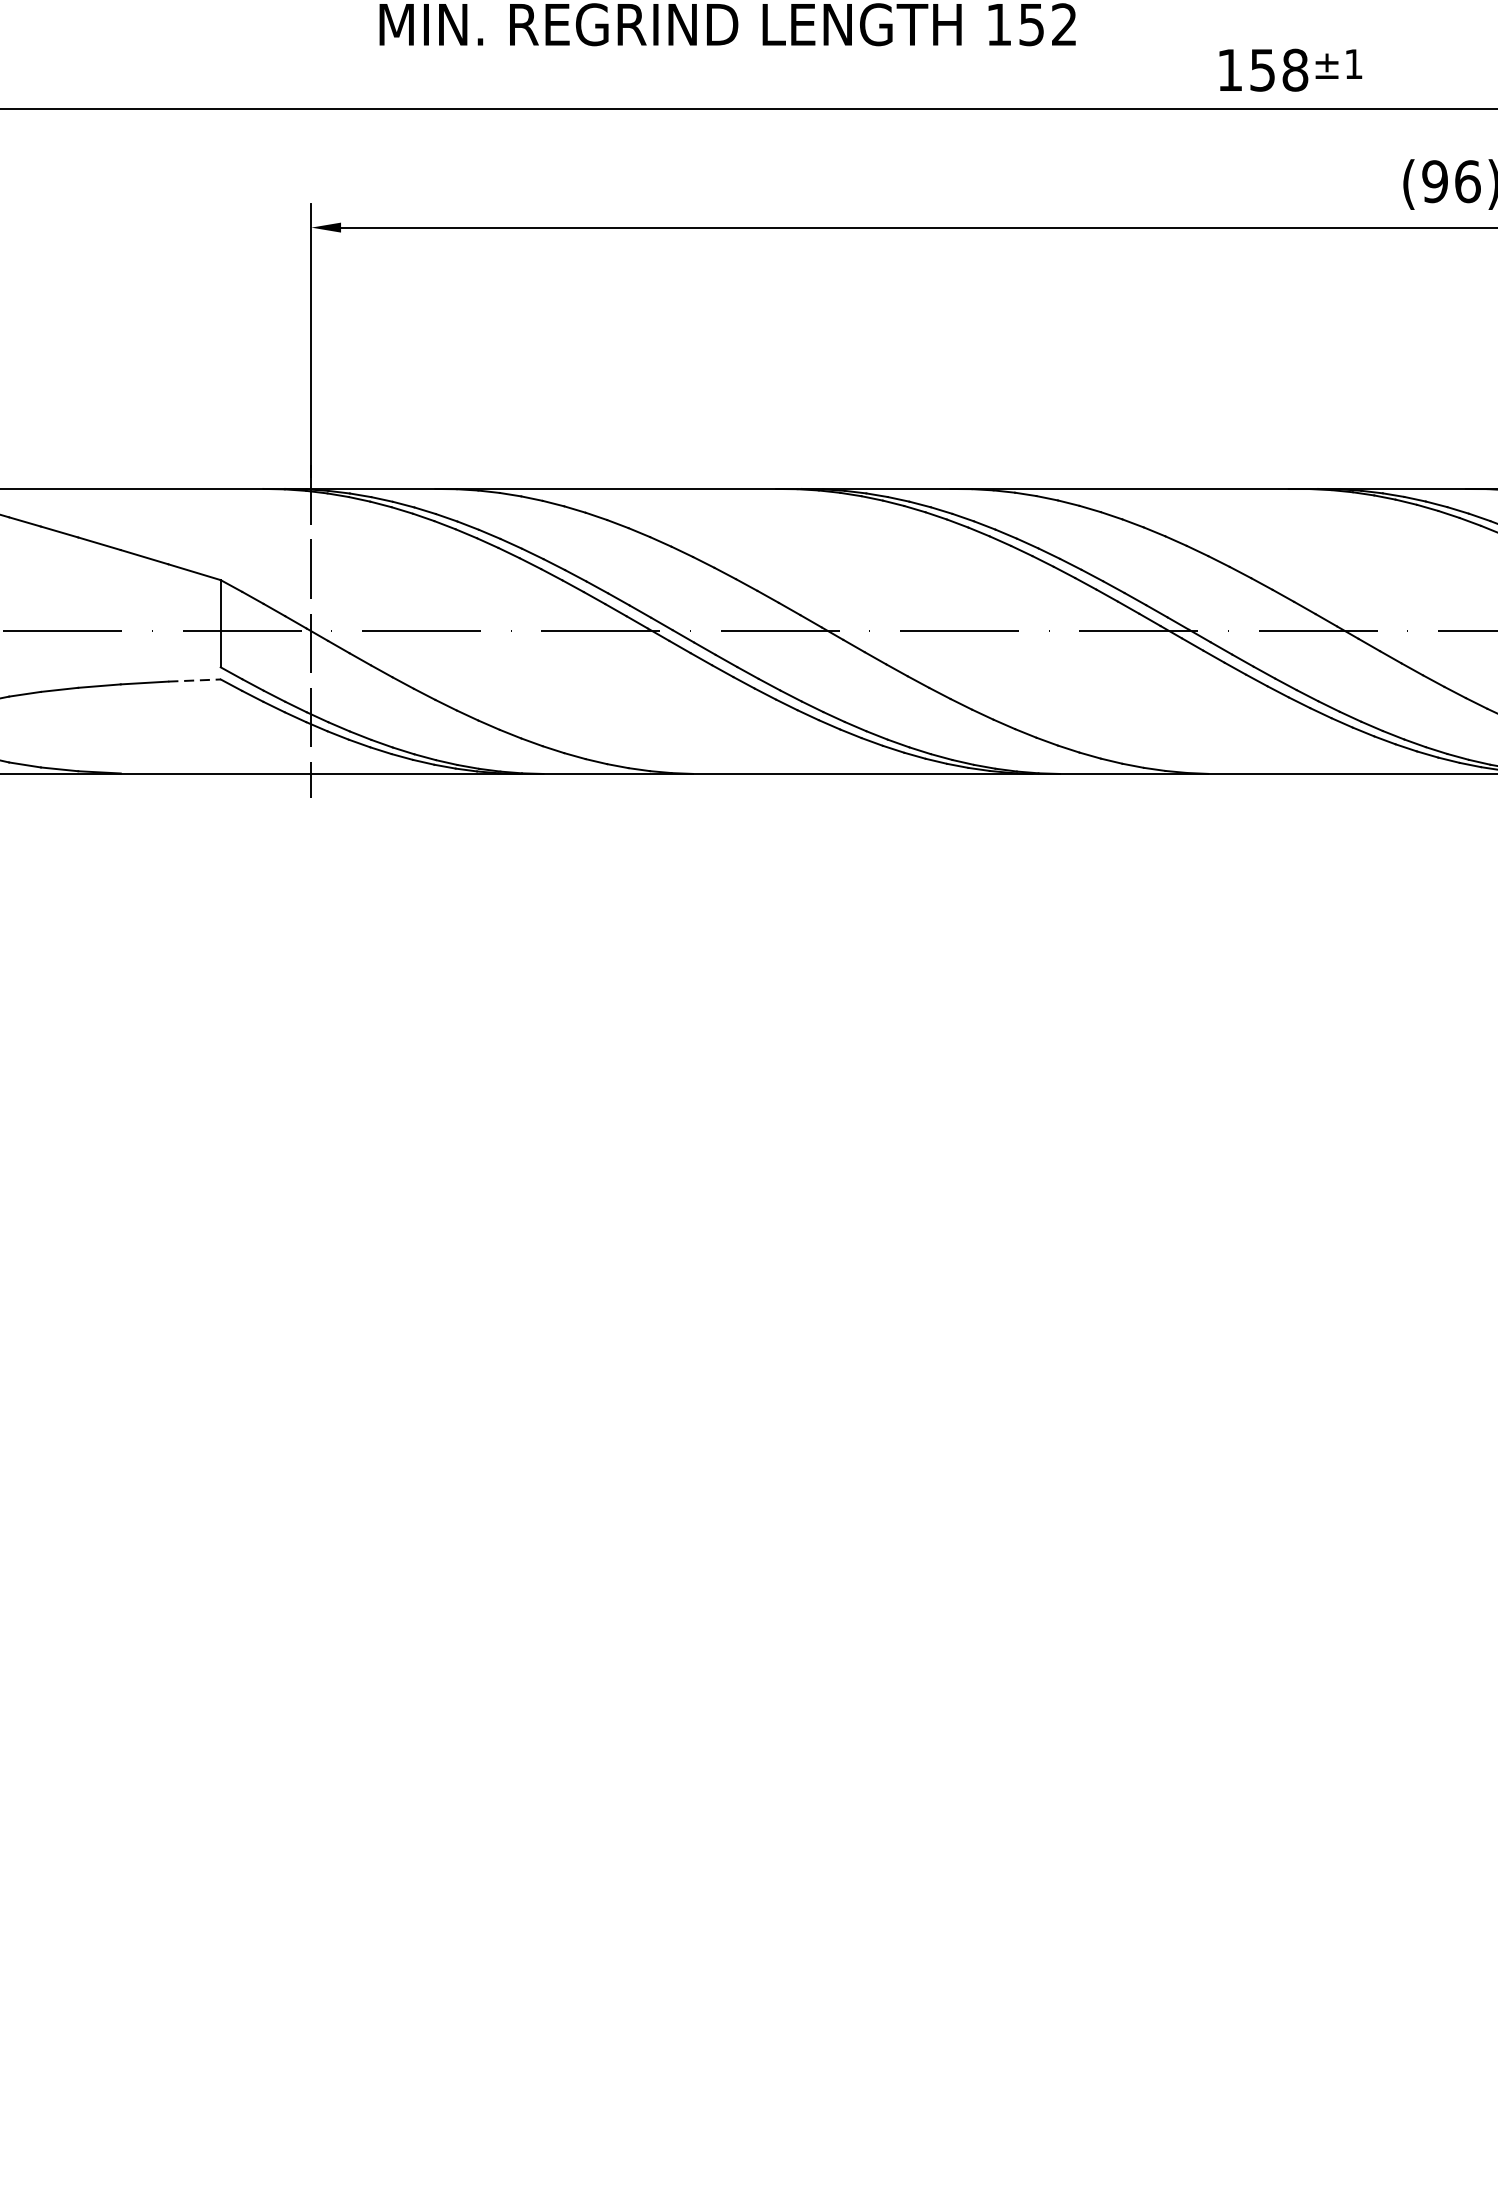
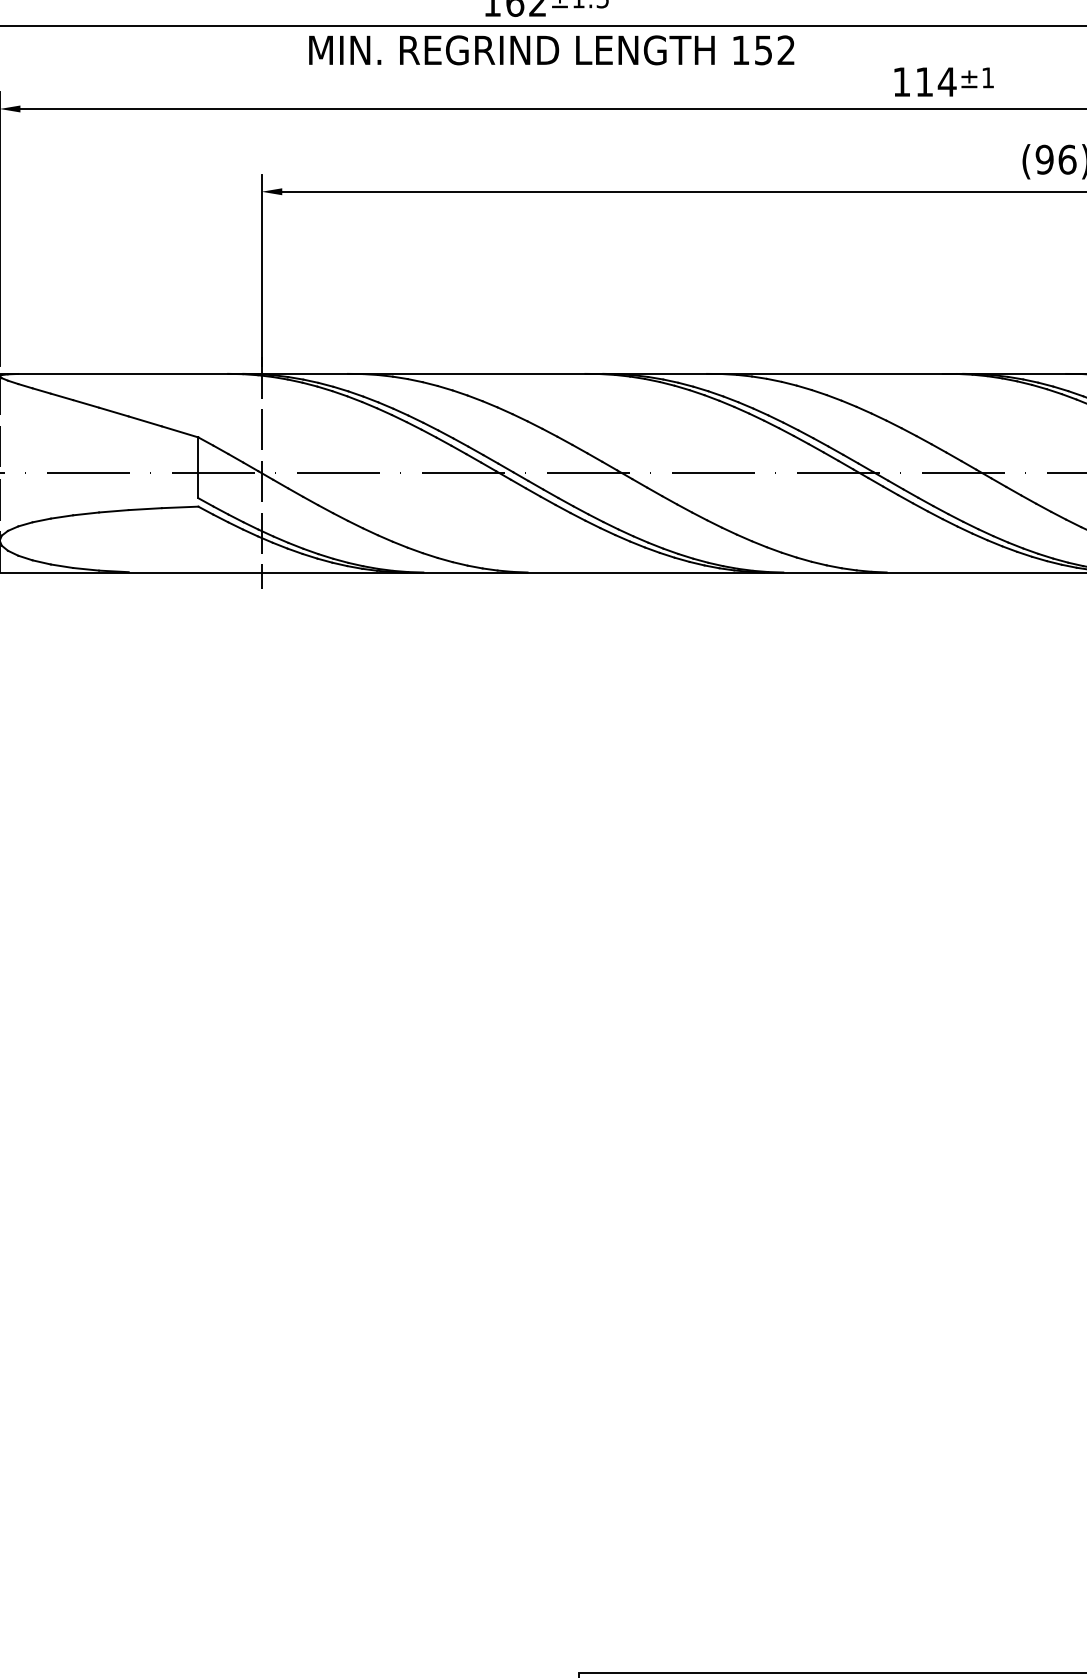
text: (1279, 70) -> (936, 82), 158 -> 114
line: (195, 680) -> (180, 507), dashed -> solid

